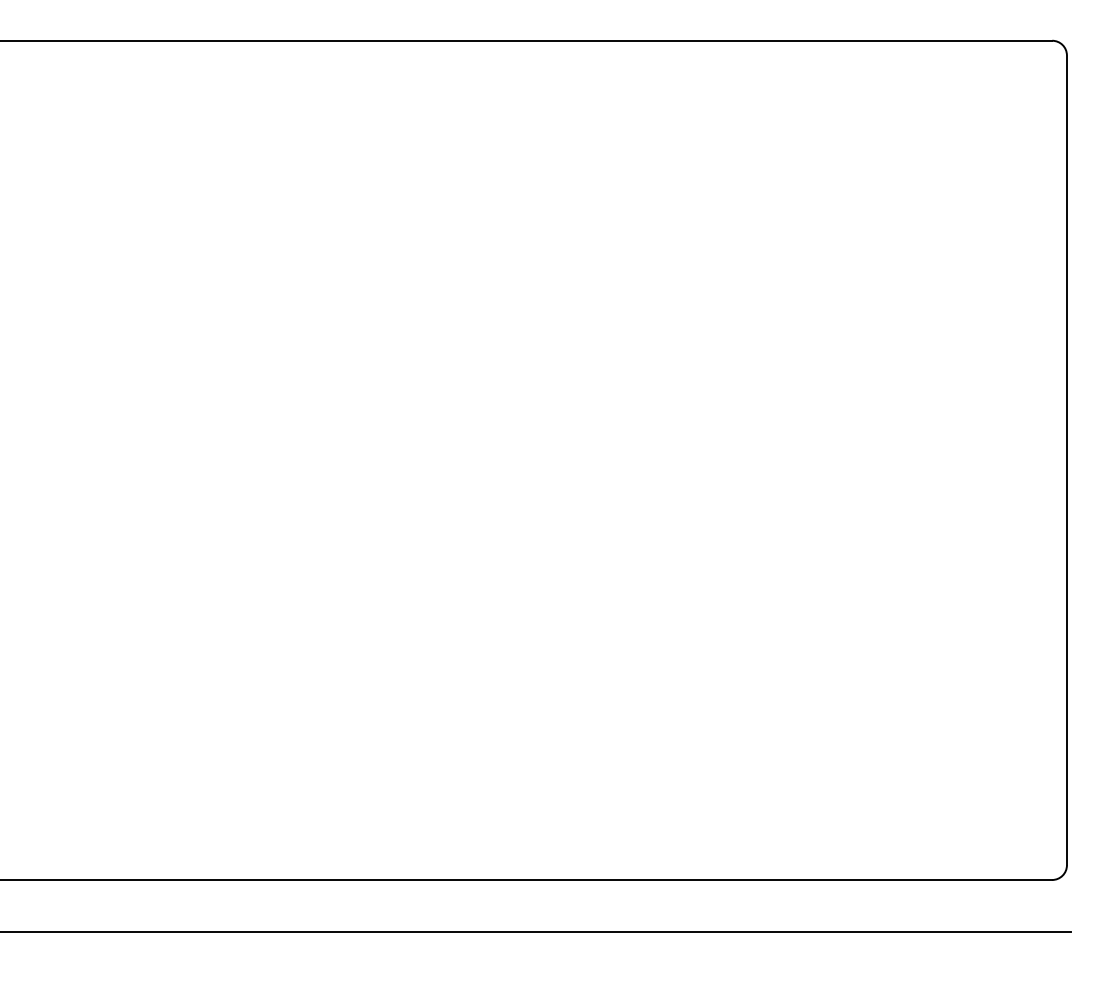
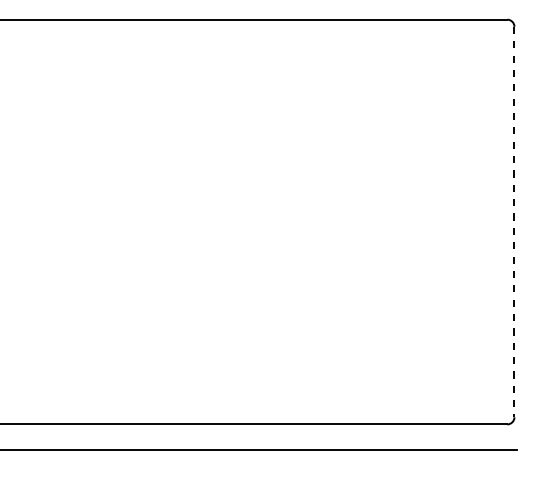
line: (1067, 461) -> (514, 222), solid -> dashed

